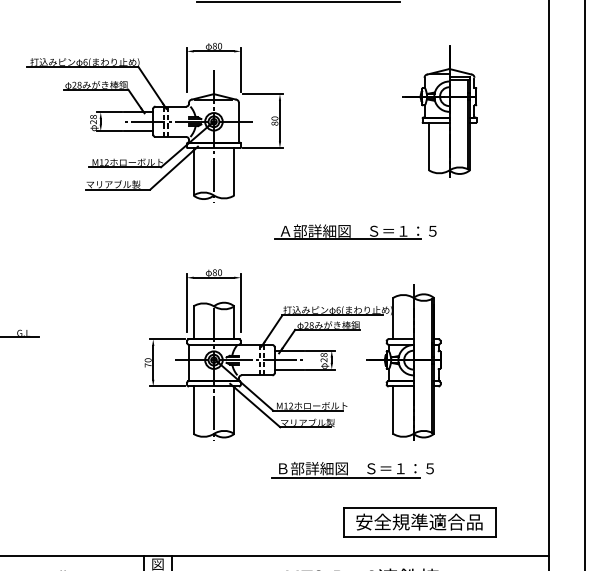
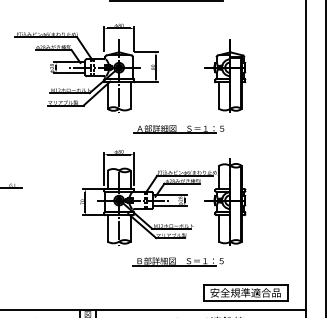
part: (440, 110) -> (225, 75), moved
part: (354, 232) -> (178, 129), moved
part: (350, 469) -> (177, 261), moved
part: (419, 521) -> (245, 292), moved

